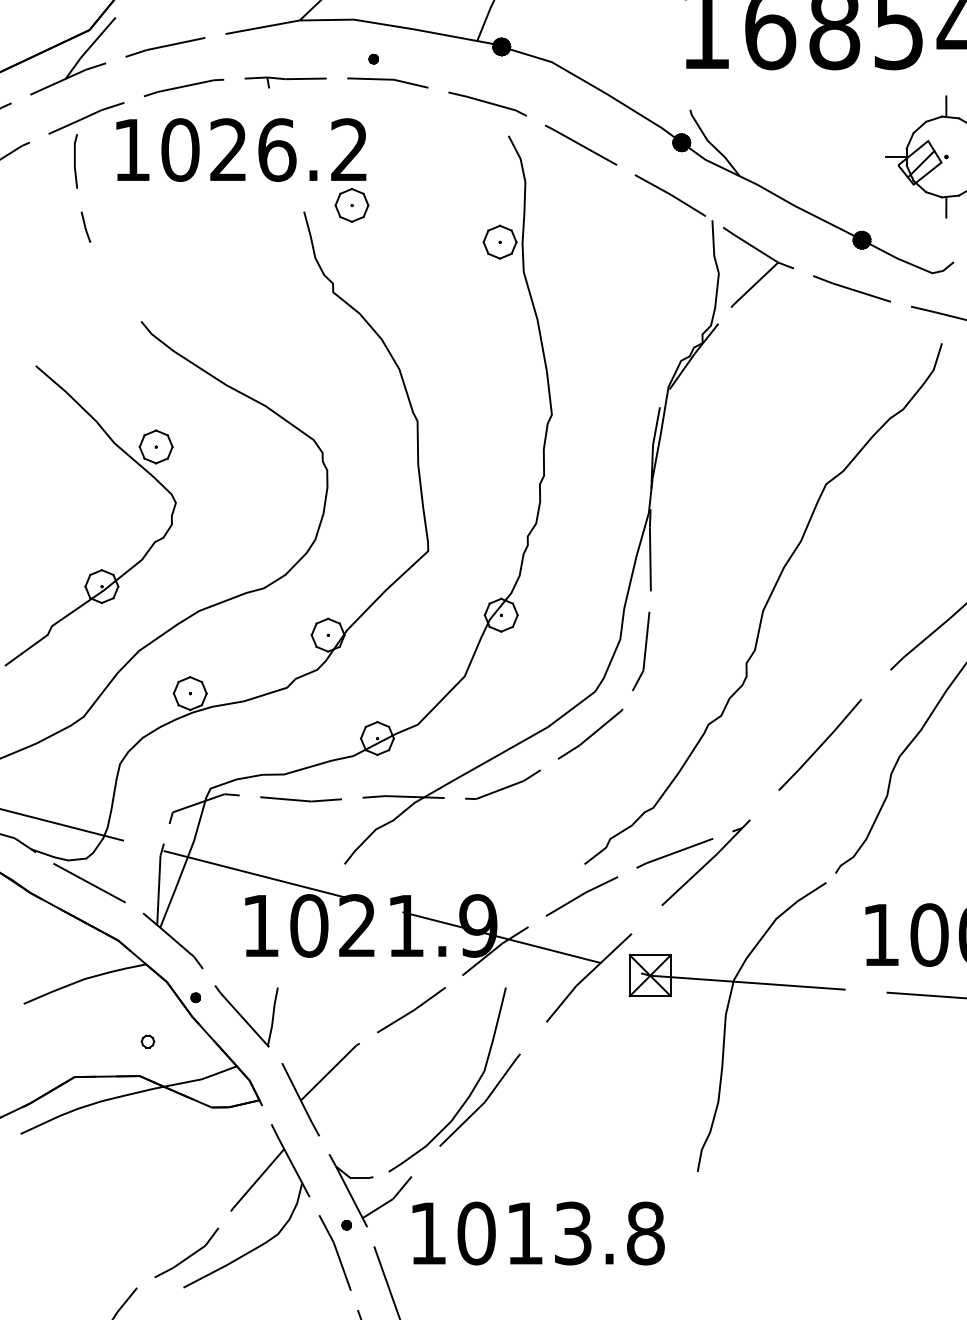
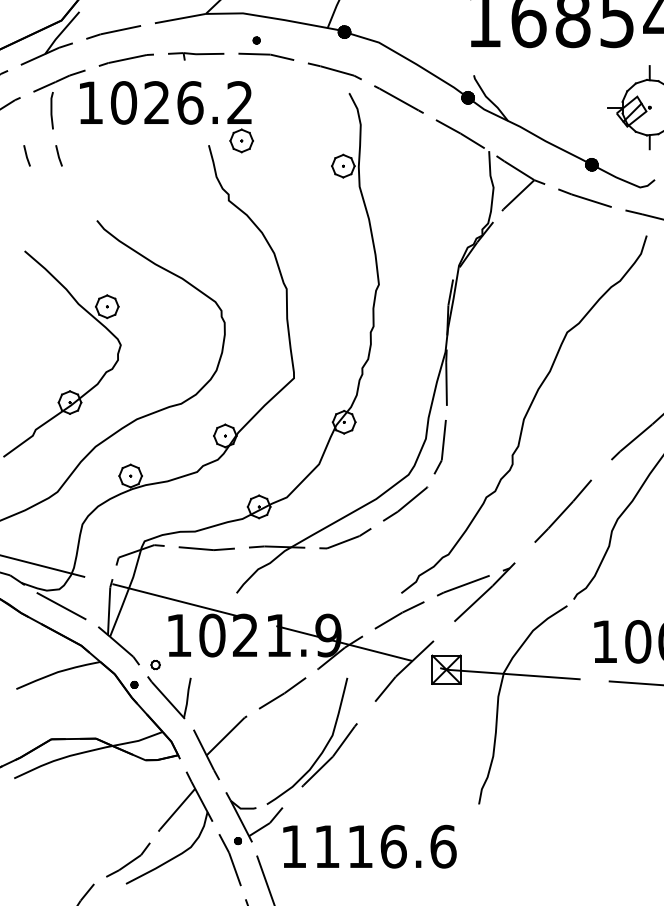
line: (38, 226) -> (26, 155), added
part: (147, 1040) -> (155, 664), moved
text: (561, 1233) -> (385, 846), 1013.8 -> 1116.6

